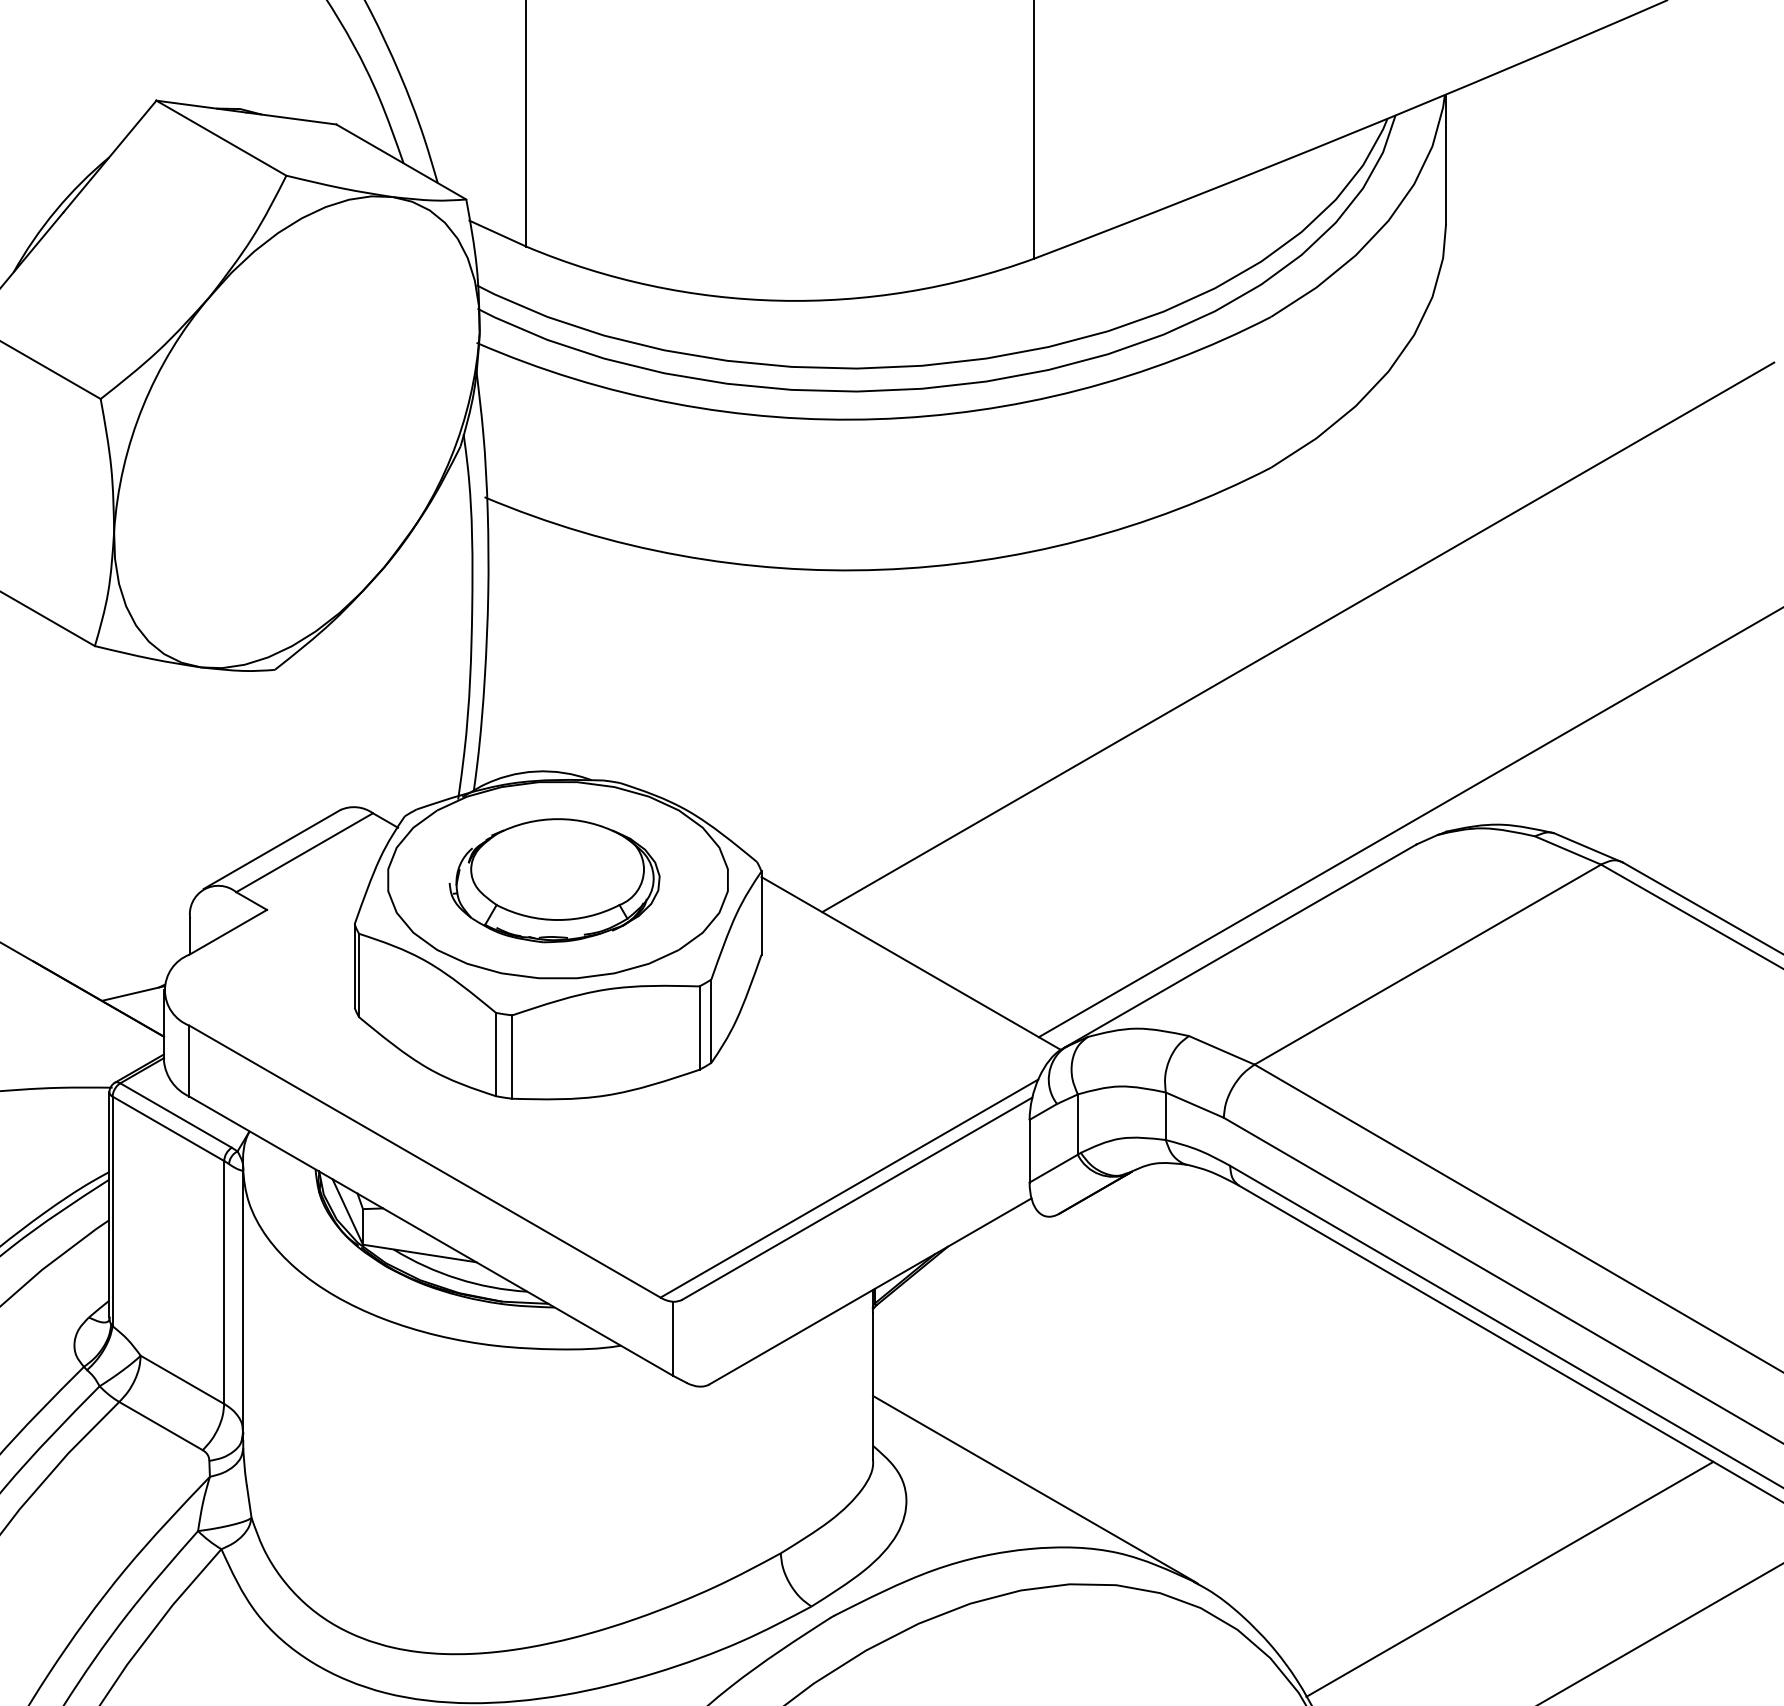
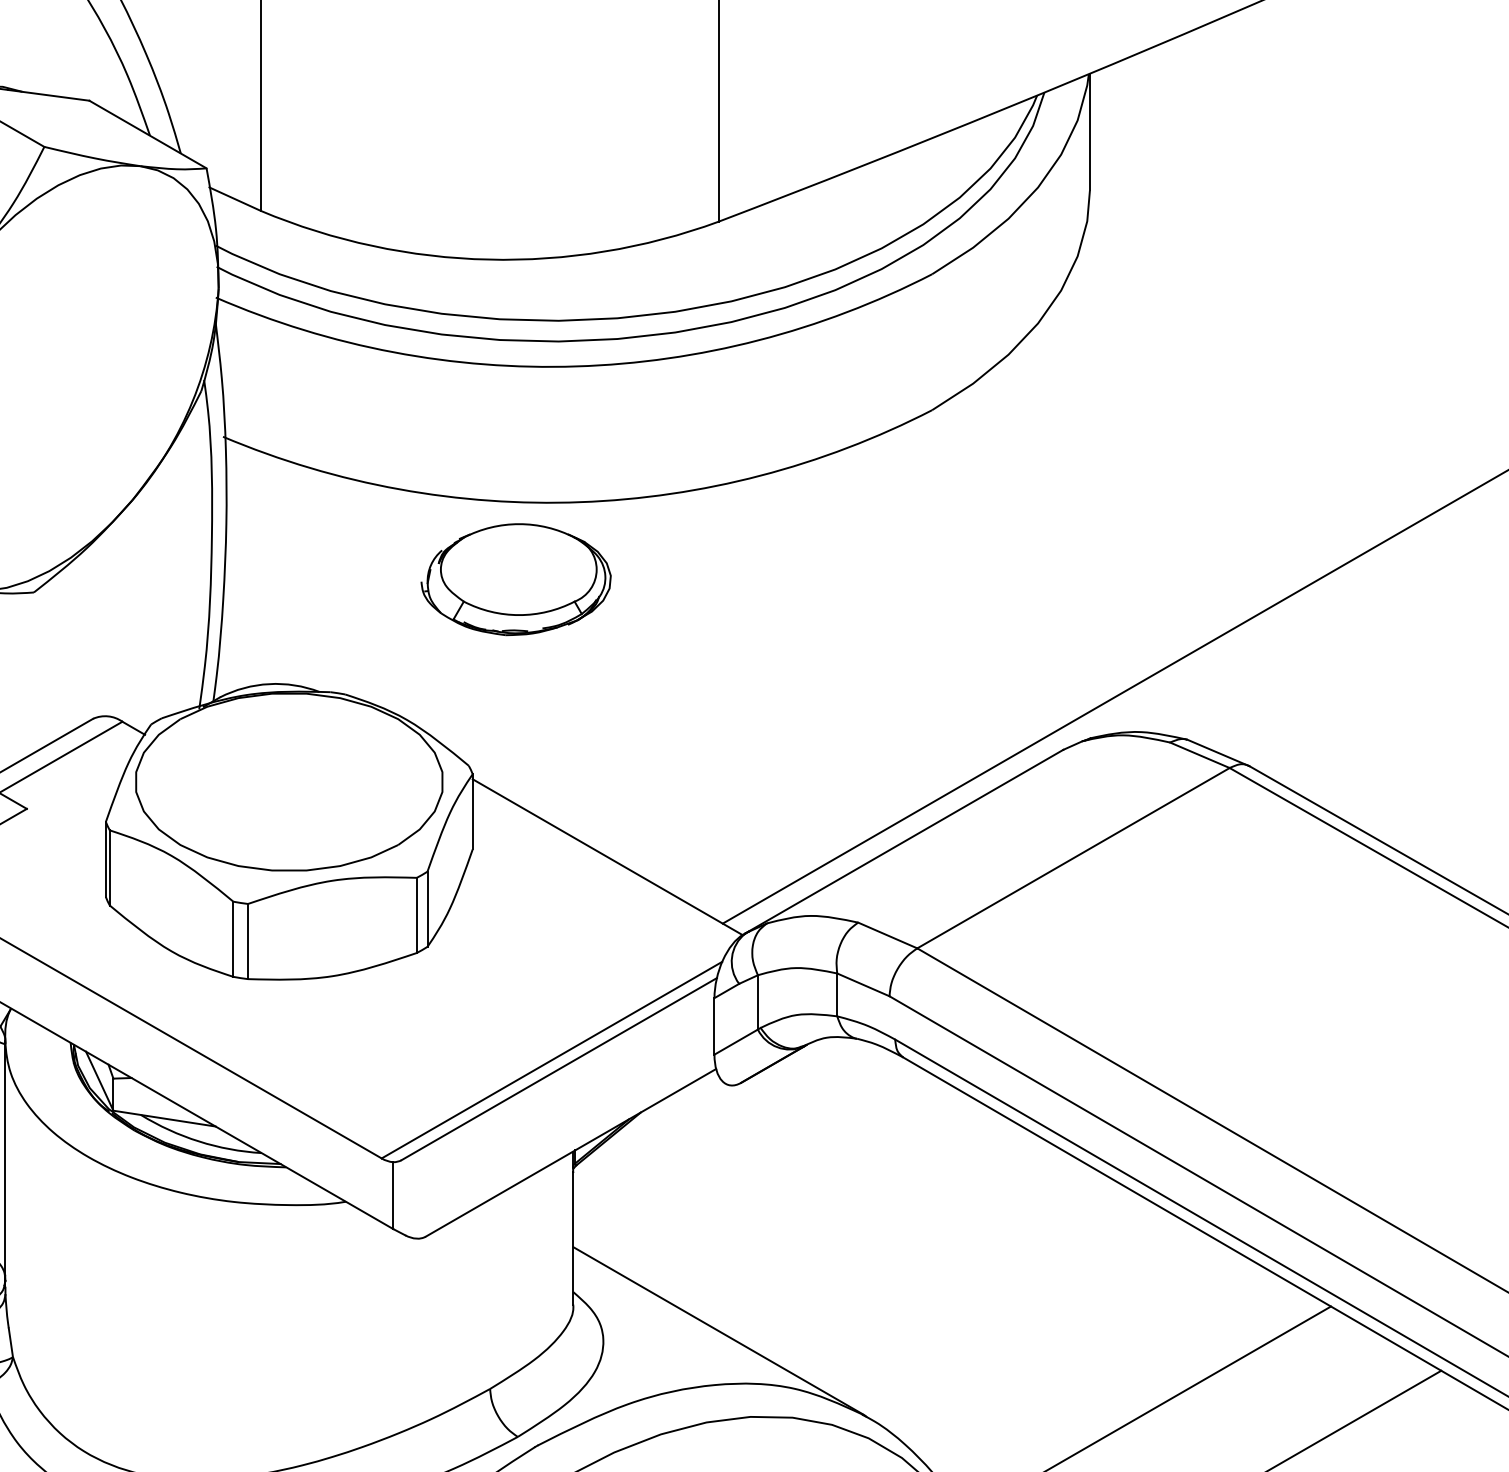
line: (1298, 637) -> (956, 563), removed
part: (554, 880) -> (515, 579), moved

